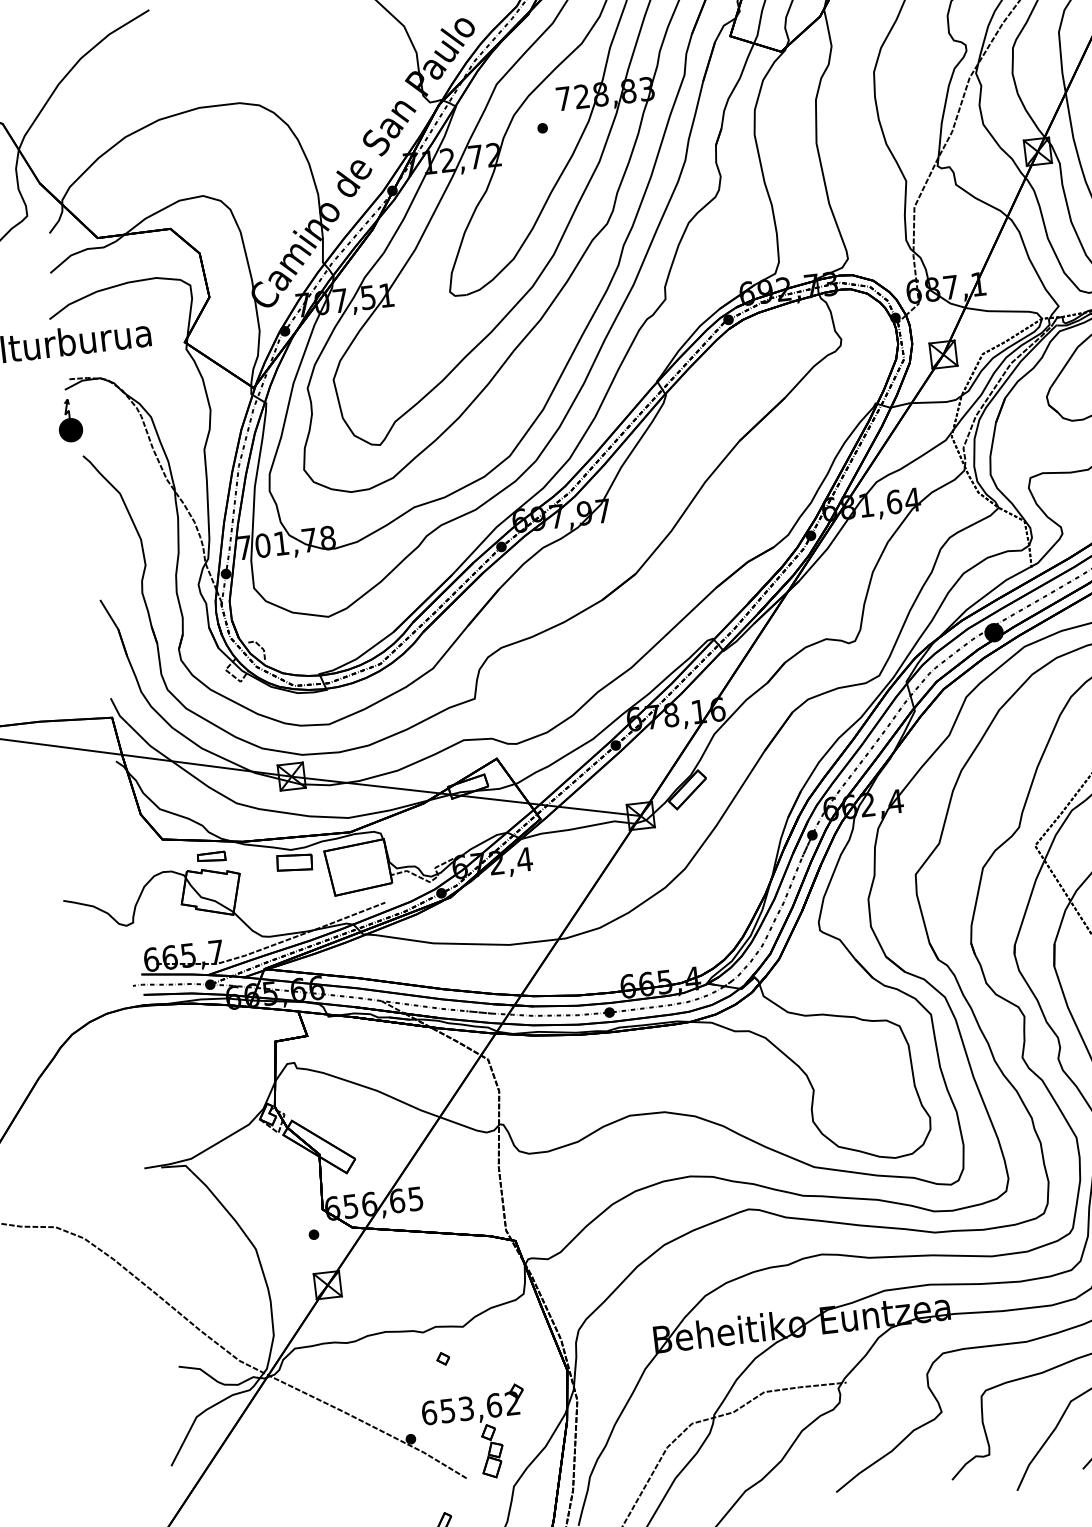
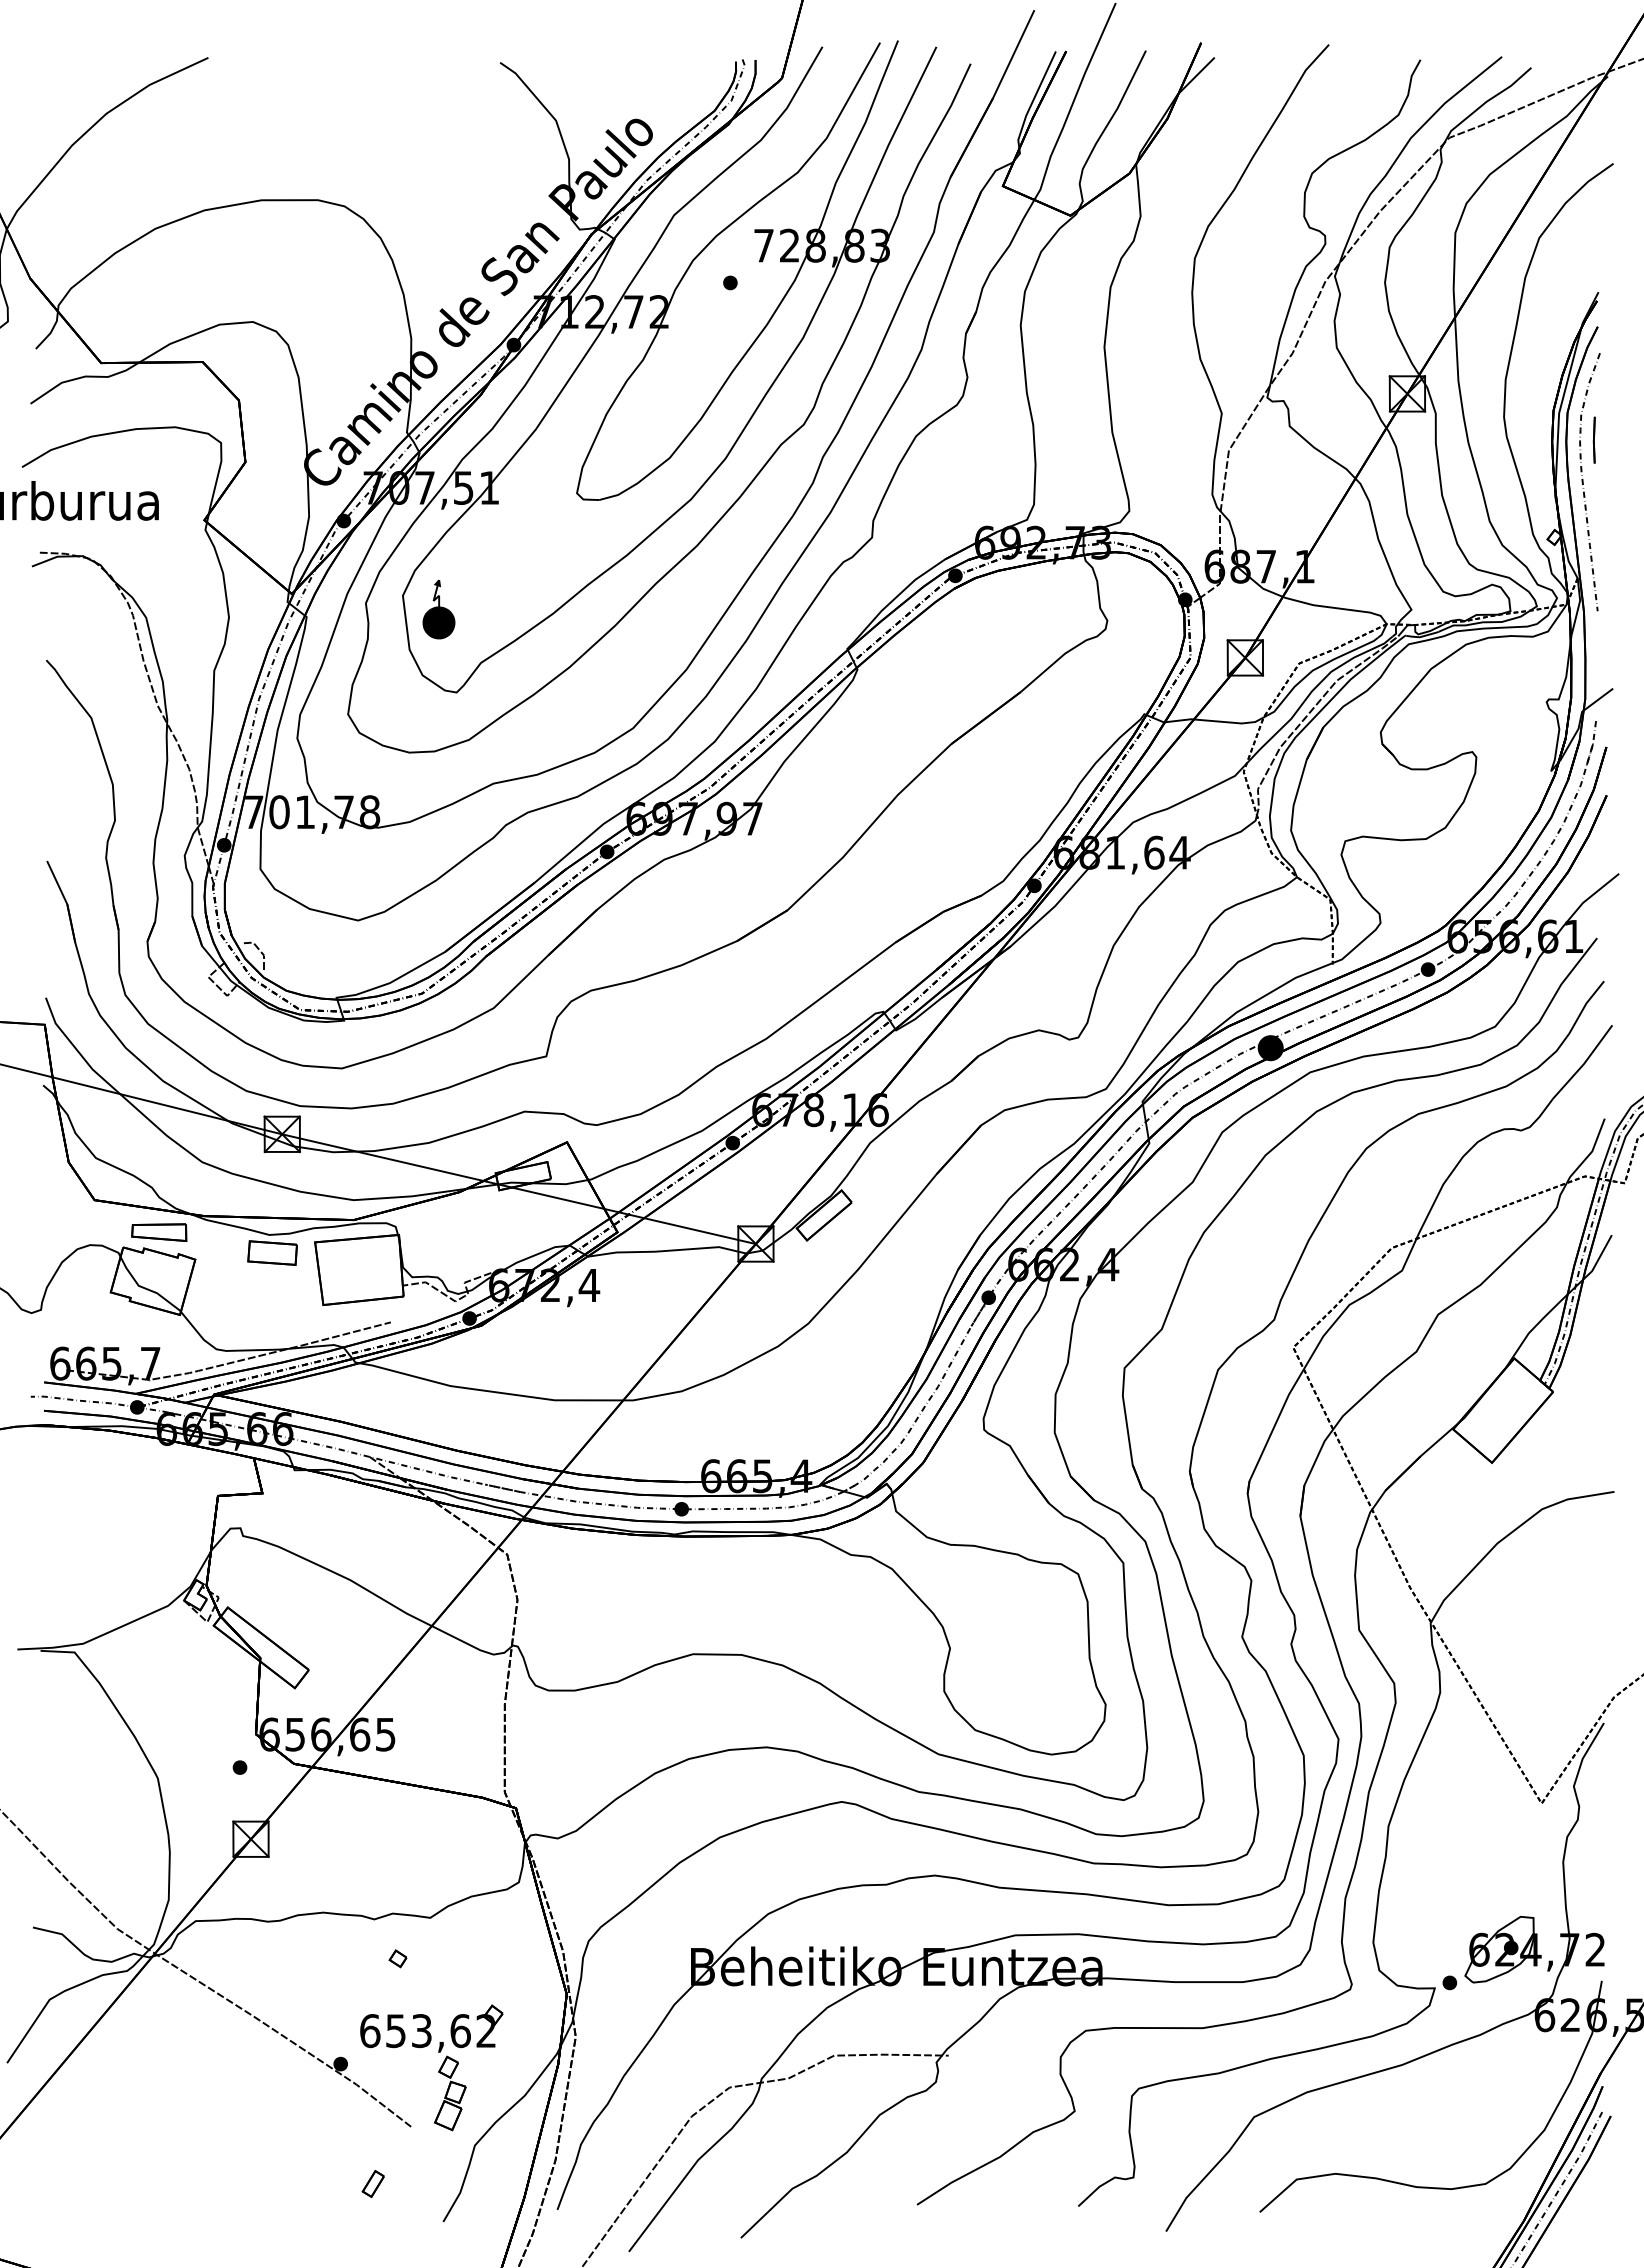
part: (69, 420) -> (438, 609), moved
part: (211, 857) -> (159, 1232), size x1.43

